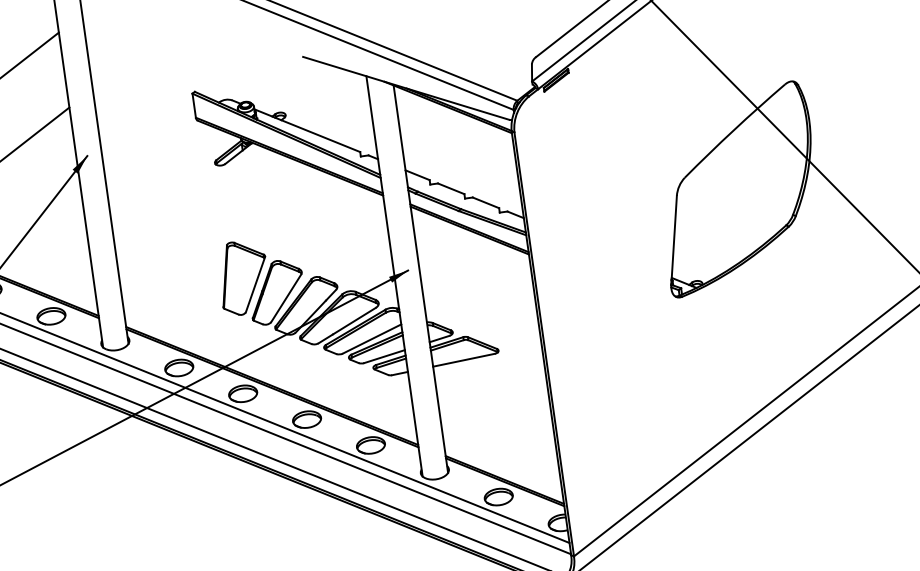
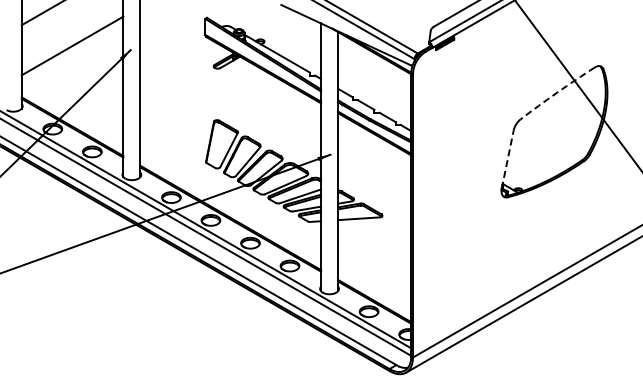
arc: (734, 129) -> (557, 92), solid -> dashed
line: (673, 240) -> (507, 159), solid -> dashed

